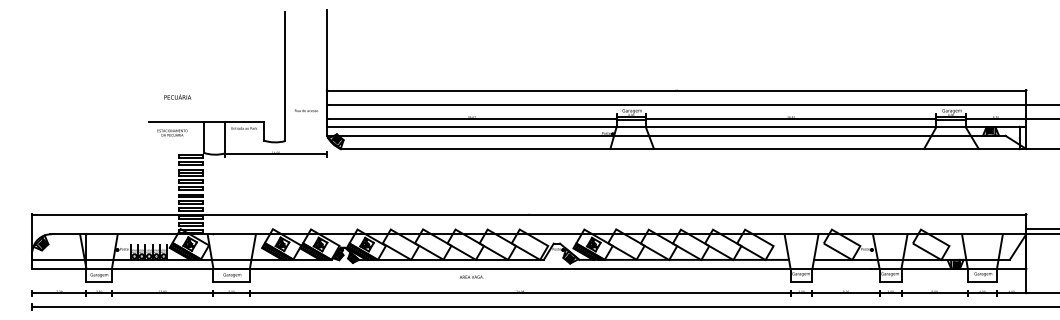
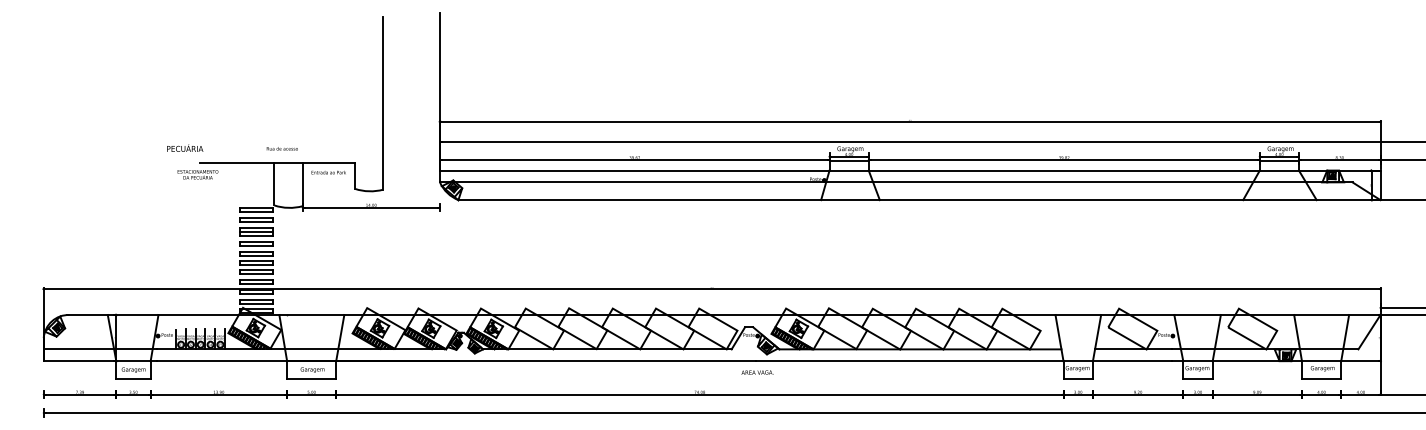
text: (178, 96) -> (185, 147), moved
text: (305, 110) -> (281, 148), moved
text: (172, 132) -> (197, 174), moved
text: (471, 277) -> (757, 372), moved

